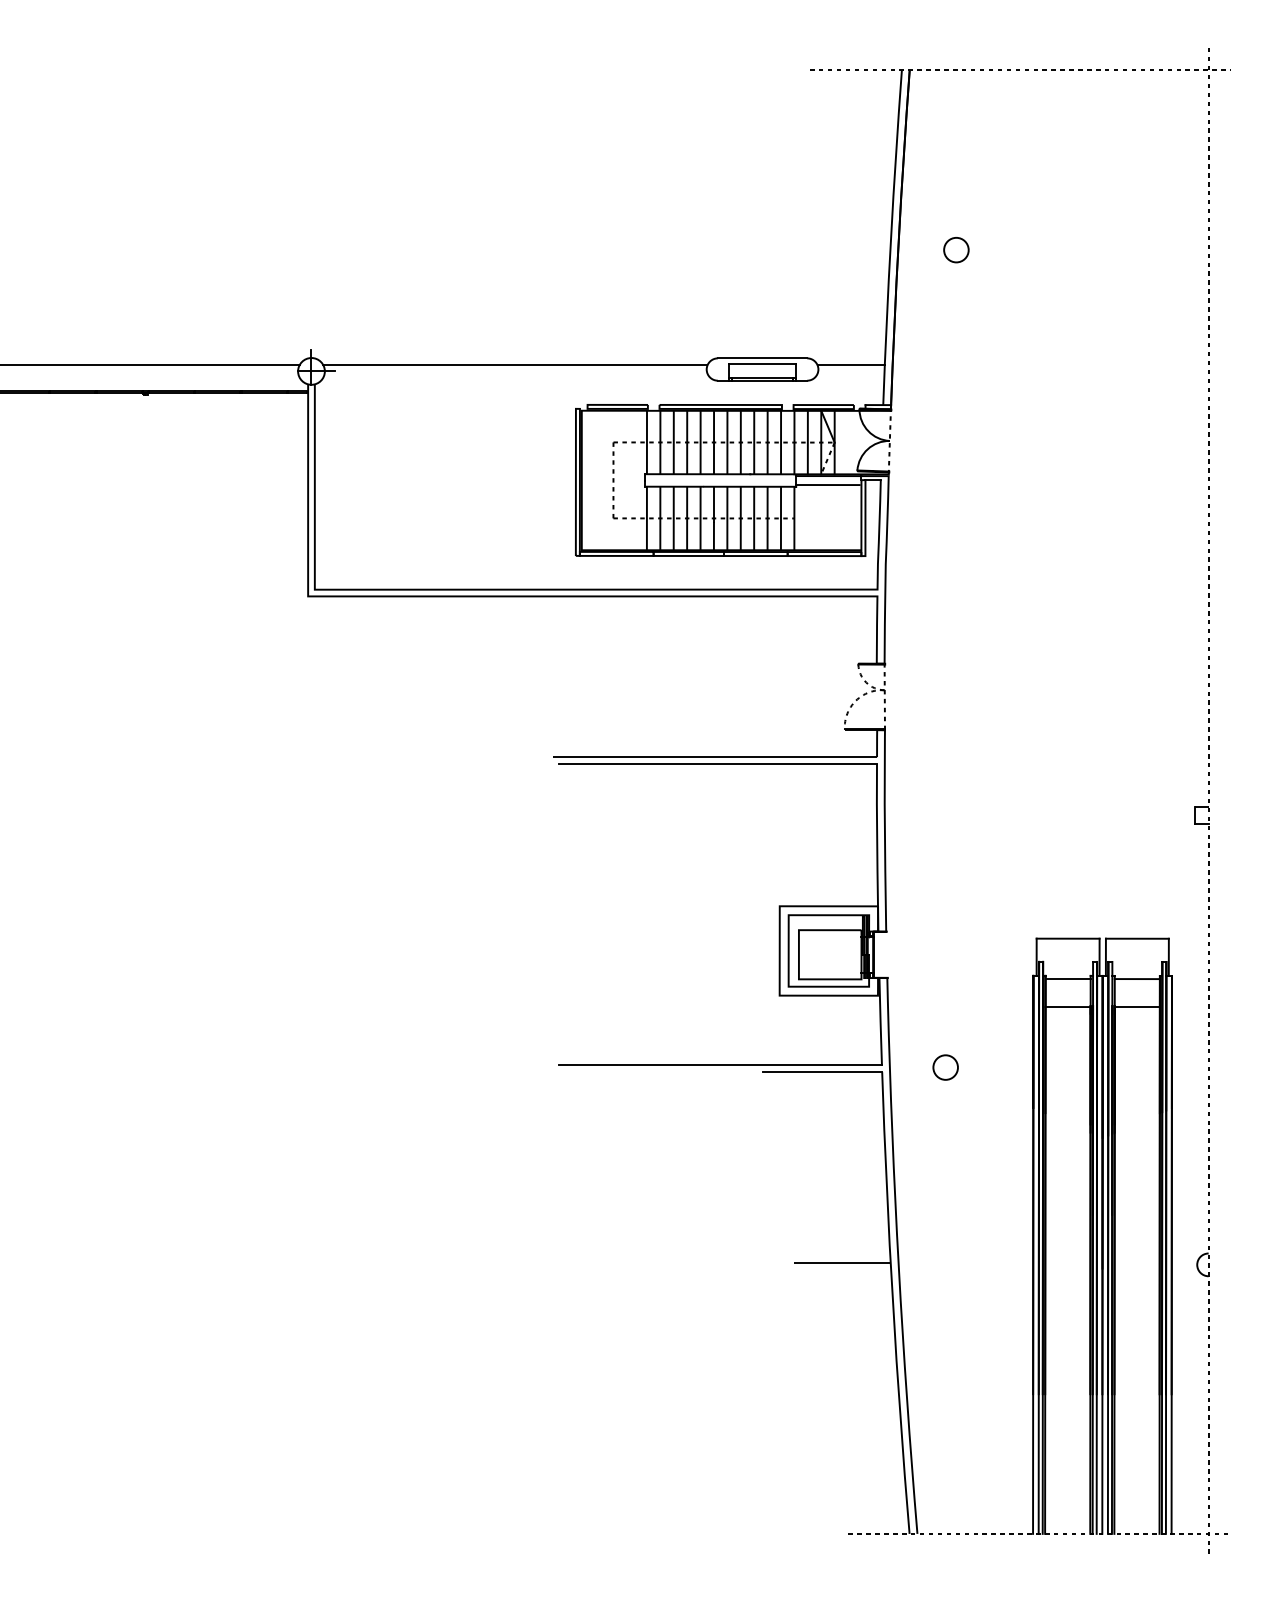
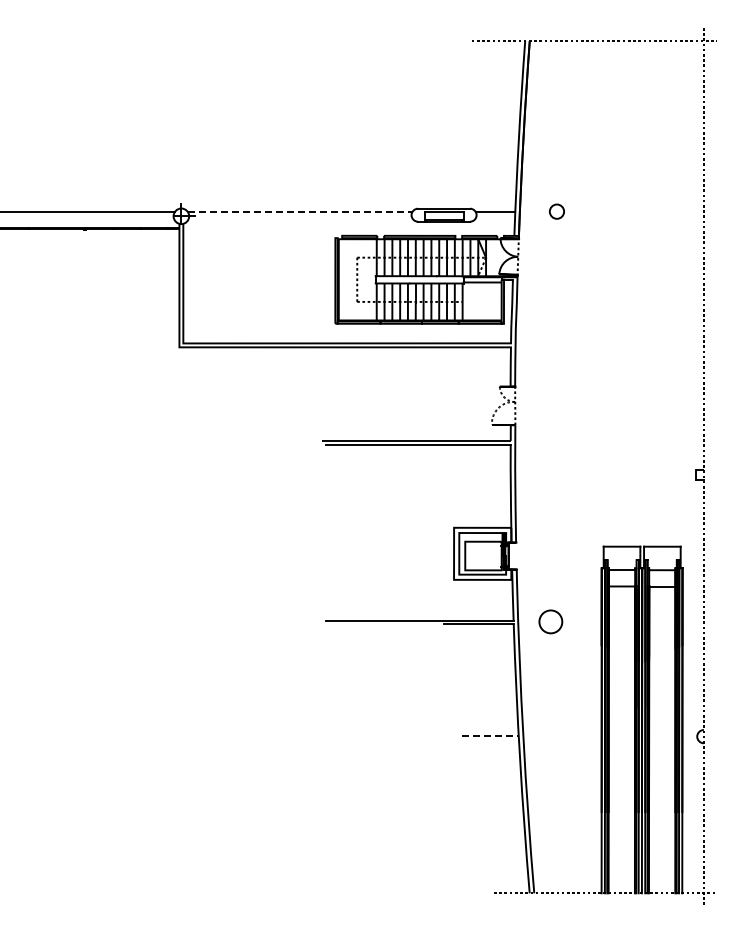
circle: (955, 249) -> (556, 211), moved
line: (516, 364) -> (300, 212), solid -> dashed
circle: (945, 1067) -> (550, 621), size x1.6
line: (843, 1262) -> (491, 735), solid -> dashed

